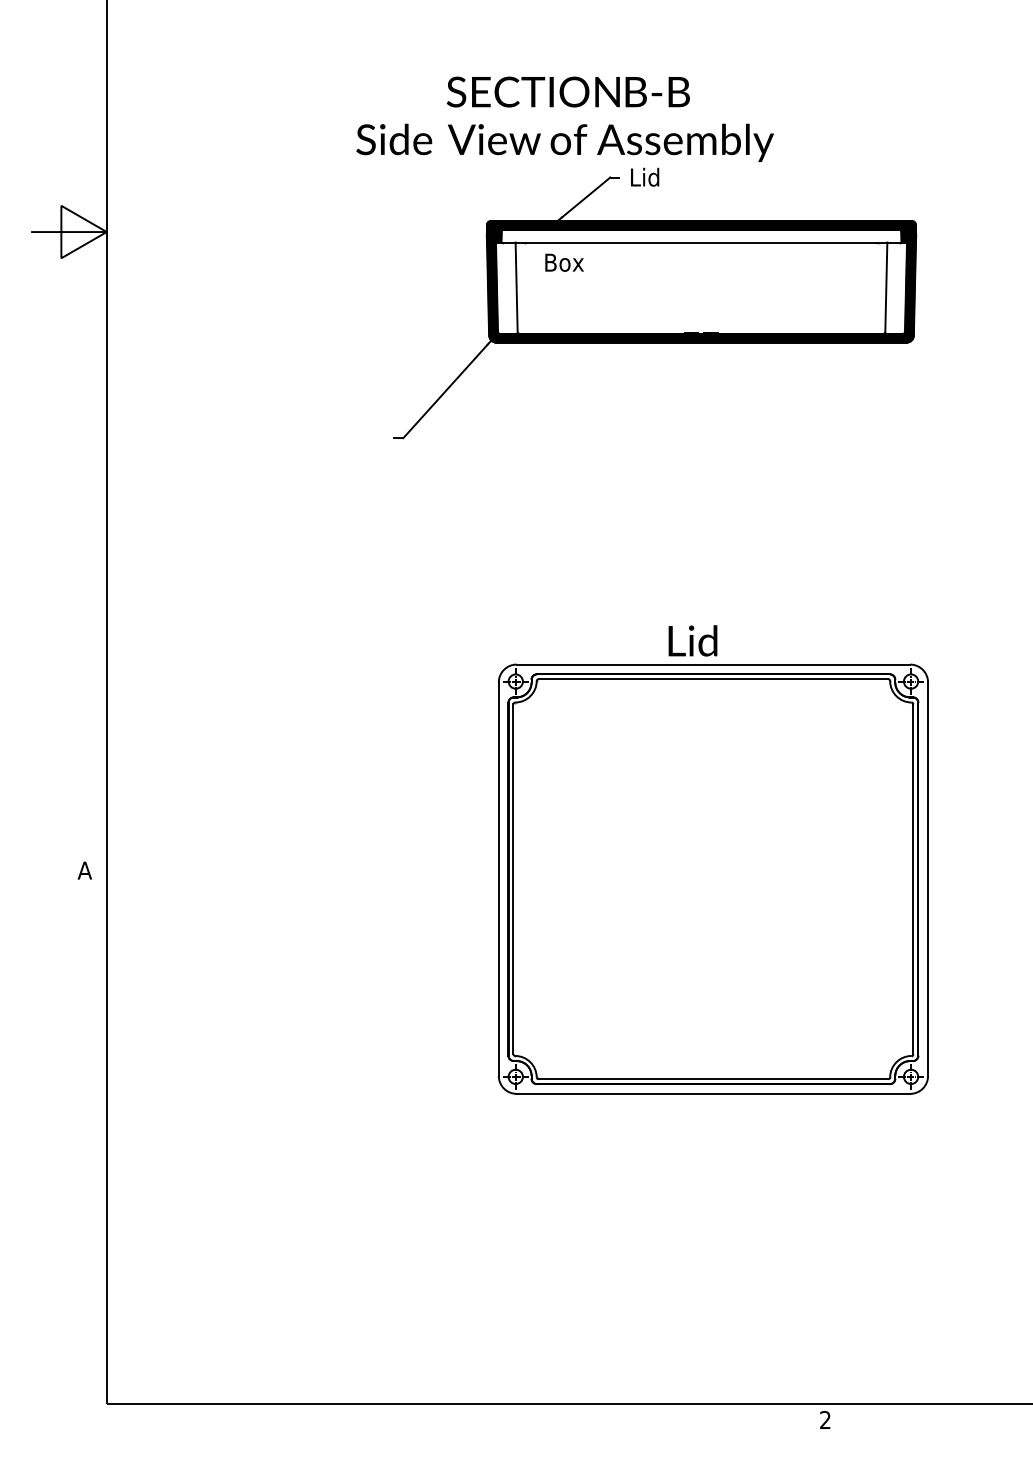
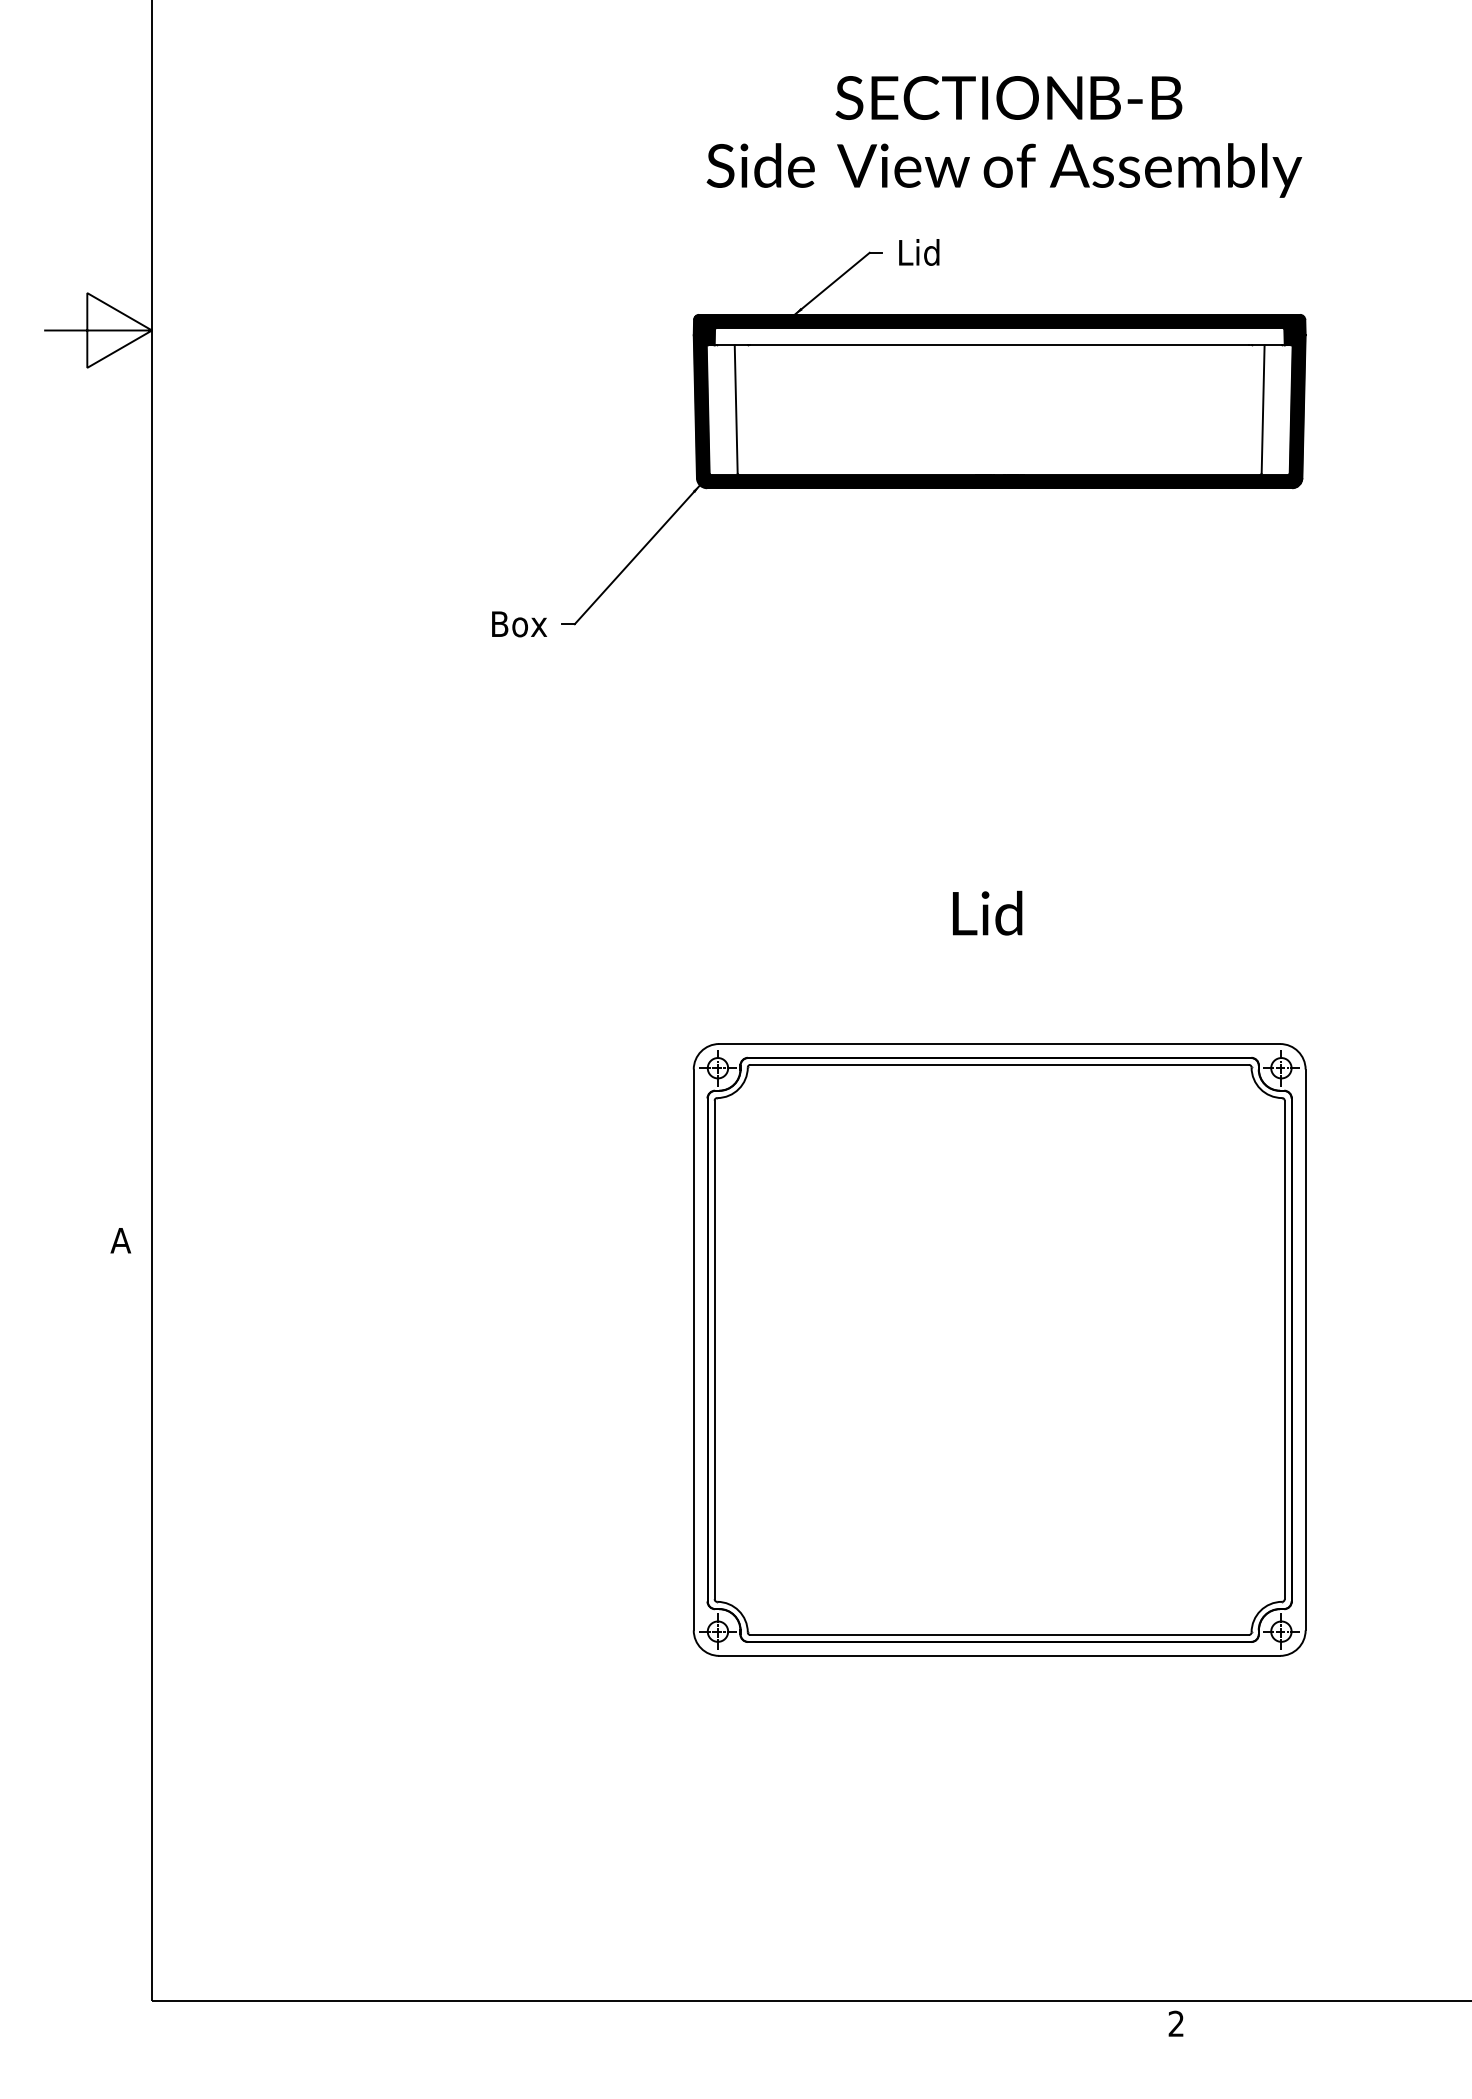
text: (565, 119) -> (1004, 136), moved
text: (564, 262) -> (519, 624), moved
part: (713, 878) -> (999, 1349), moved

